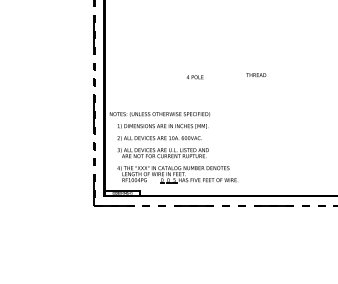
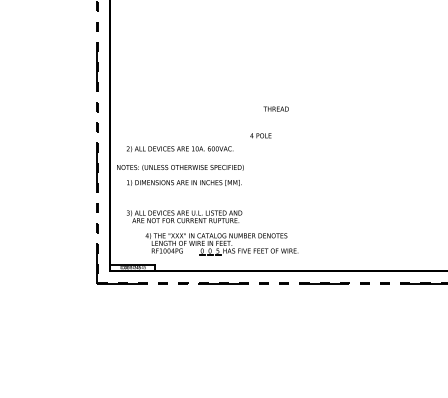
text: (255, 74) -> (275, 108), moved
text: (194, 77) -> (260, 135), moved
text: (160, 137) -> (180, 148), moved
part: (177, 175) -> (221, 244), moved

